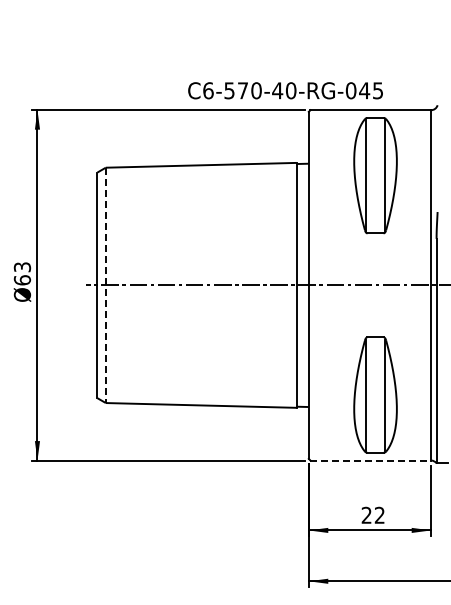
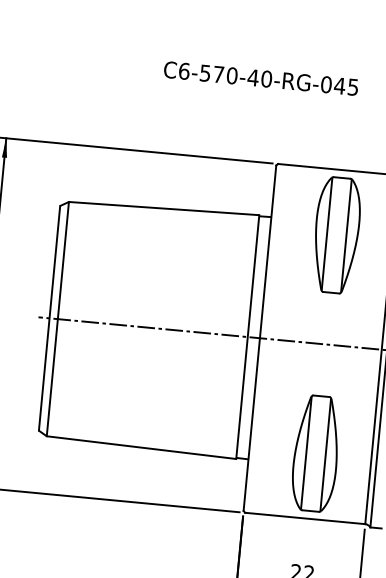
text: (285, 90) -> (261, 78), moved
line: (105, 285) -> (57, 319), dashed -> solid
line: (371, 460) -> (305, 518), dashed -> solid

